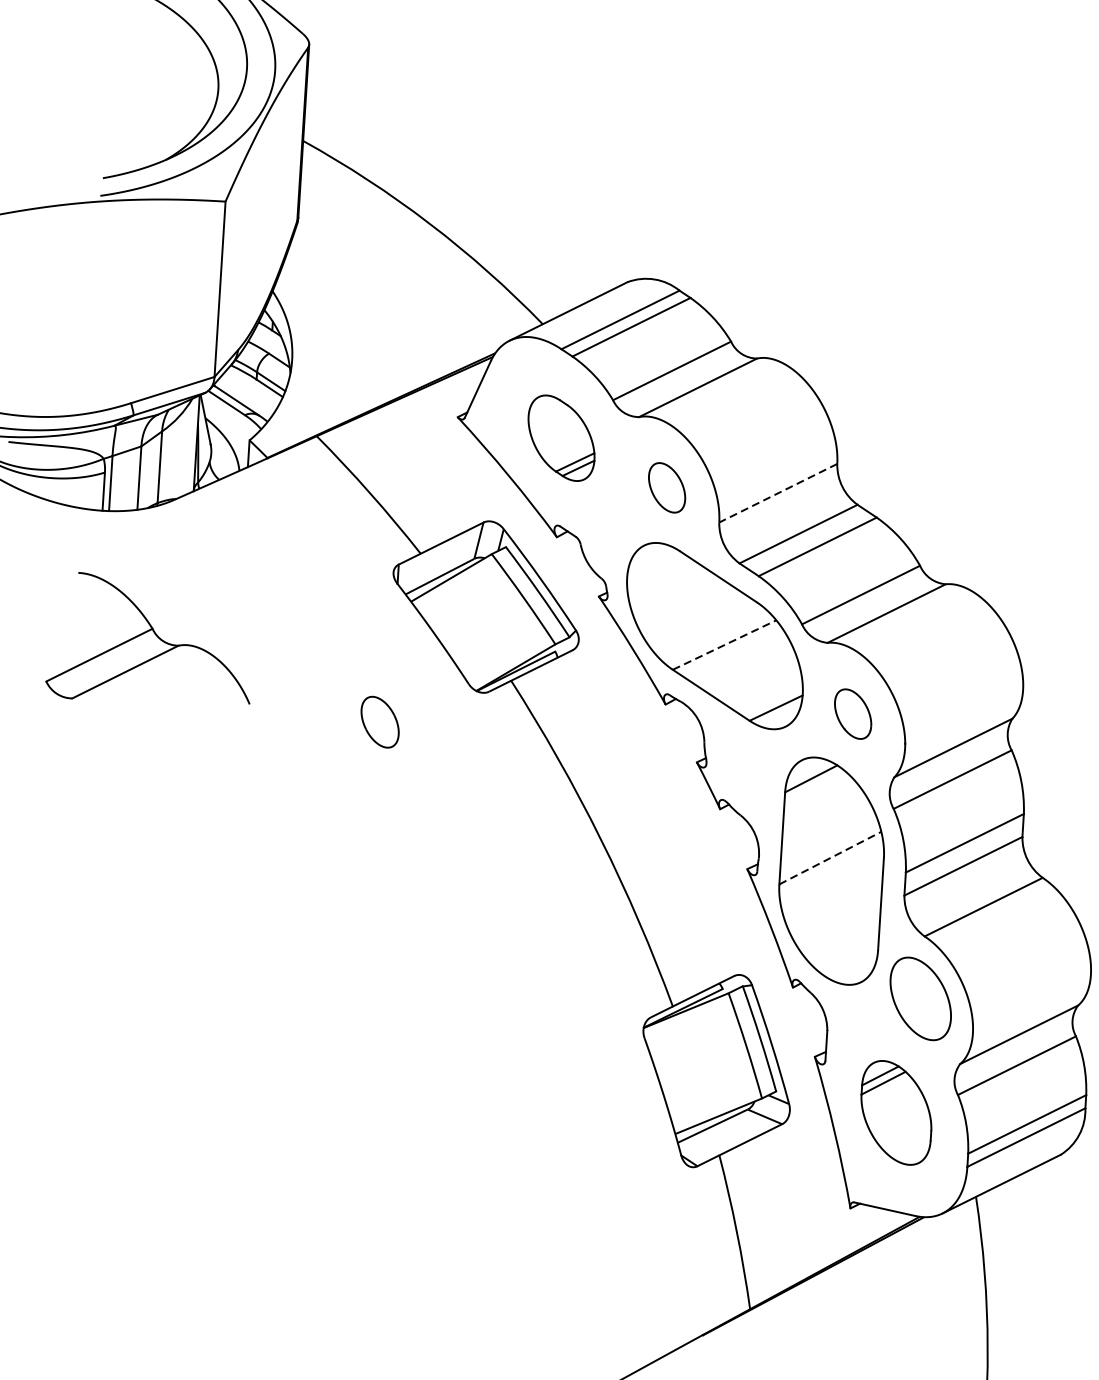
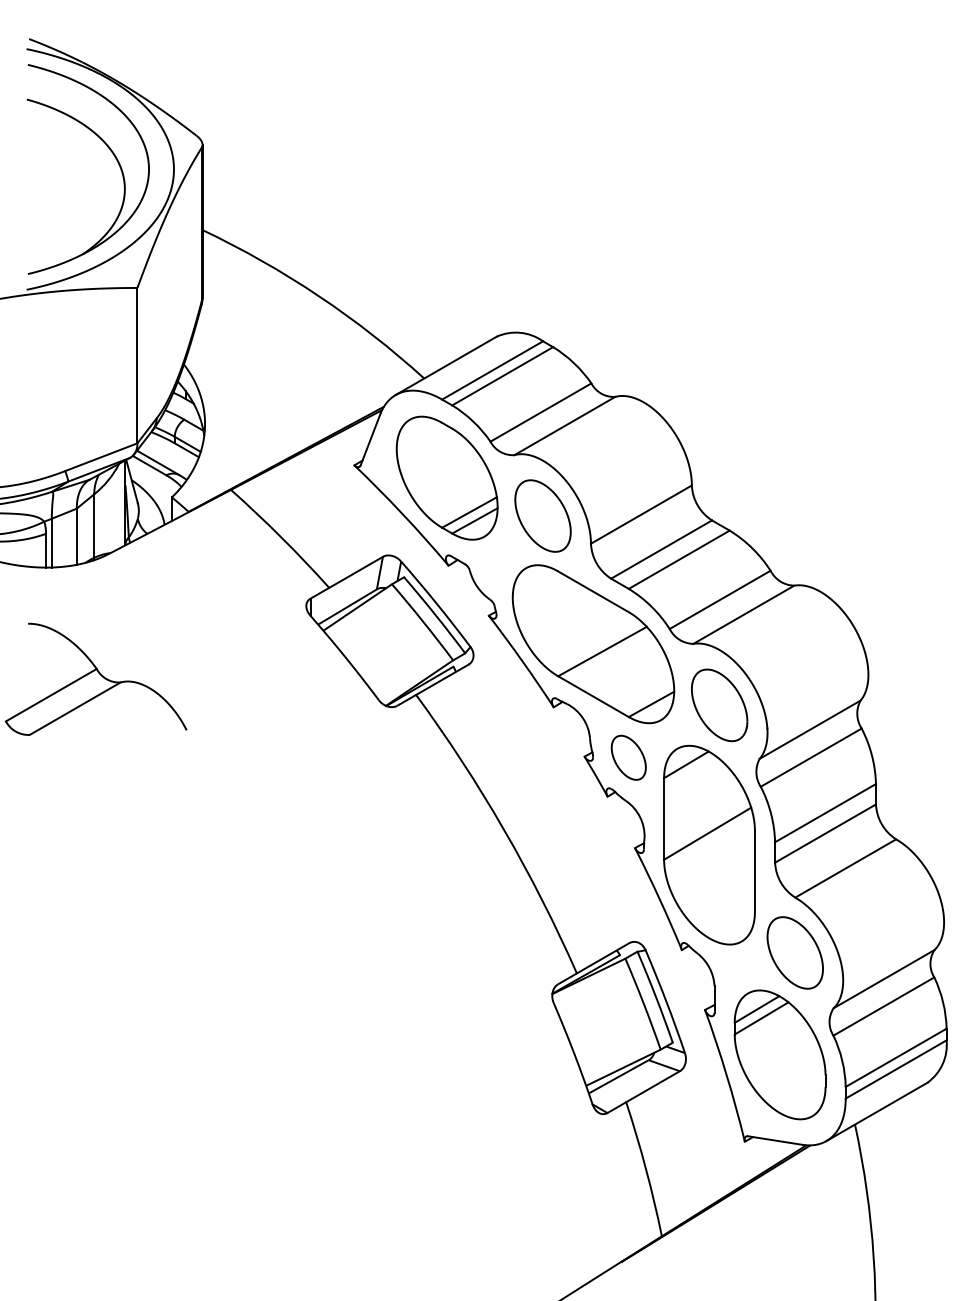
part: (560, 437) -> (446, 477), size x1.67
part: (666, 487) -> (542, 515), size x1.67
line: (777, 493) -> (640, 514), dashed -> solid
line: (724, 644) -> (602, 651), dashed -> solid
part: (852, 714) -> (719, 705), size x1.67
part: (379, 721) -> (628, 757), moved
line: (830, 857) -> (707, 833), dashed -> solid
part: (895, 1112) -> (779, 1054), size x1.43

